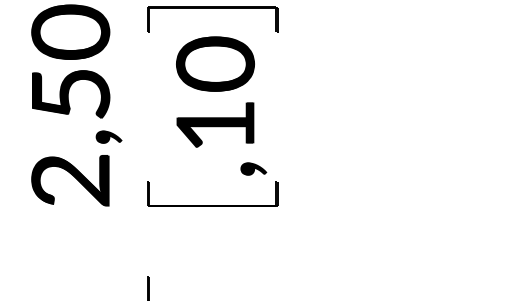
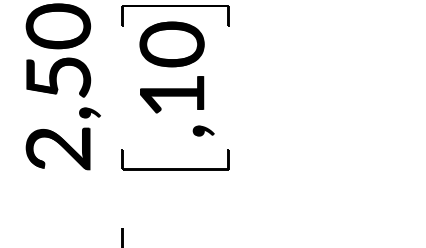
text: (221, 105) -> (177, 78), moved

